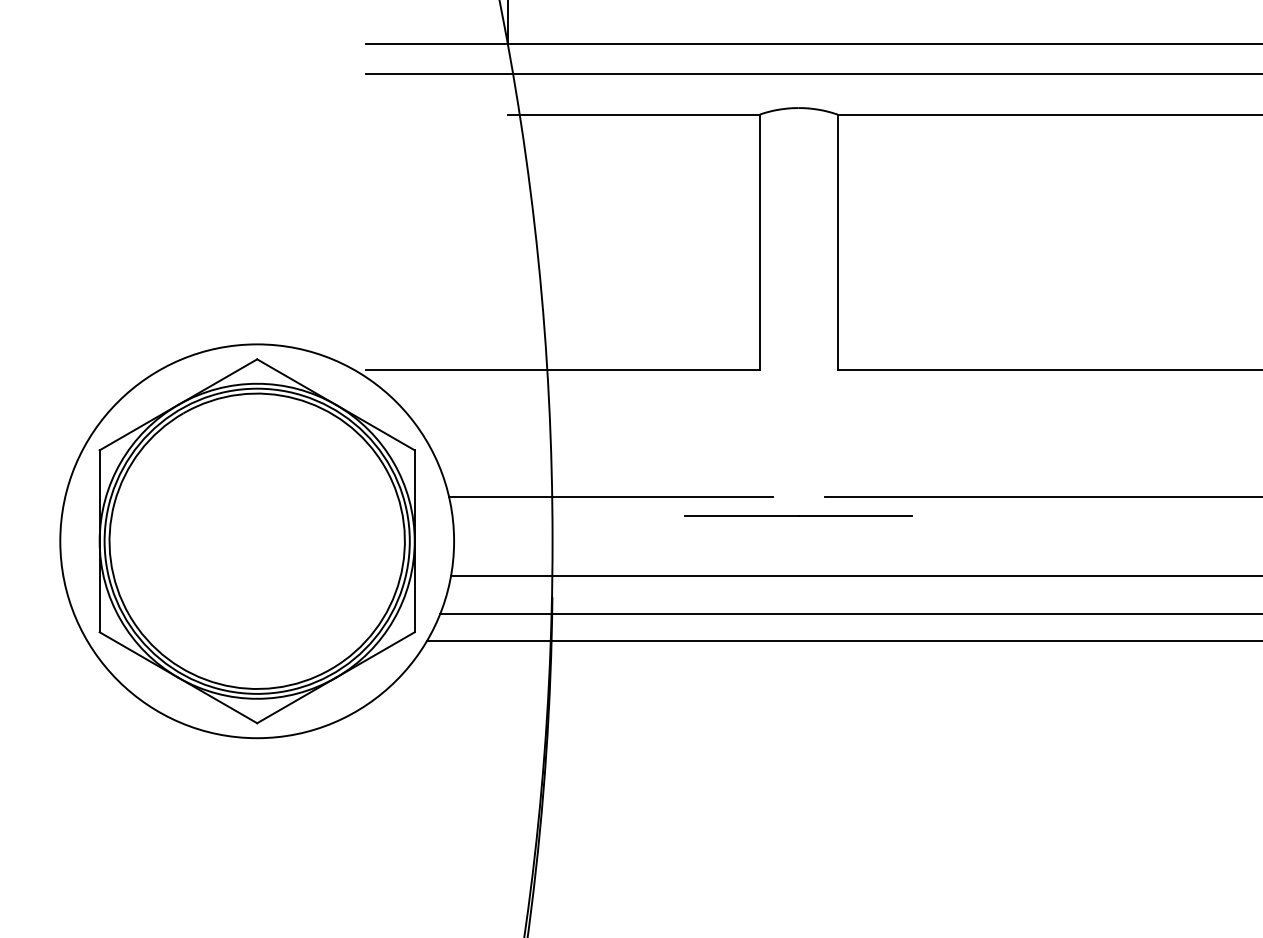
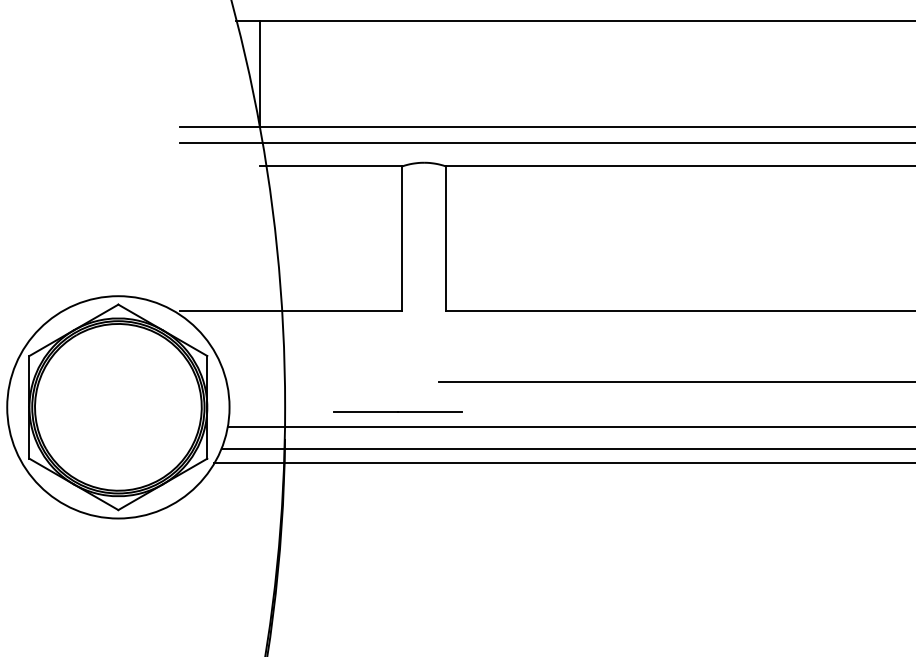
line: (609, 497) -> (317, 382), removed
line: (797, 514) -> (397, 411), moved

